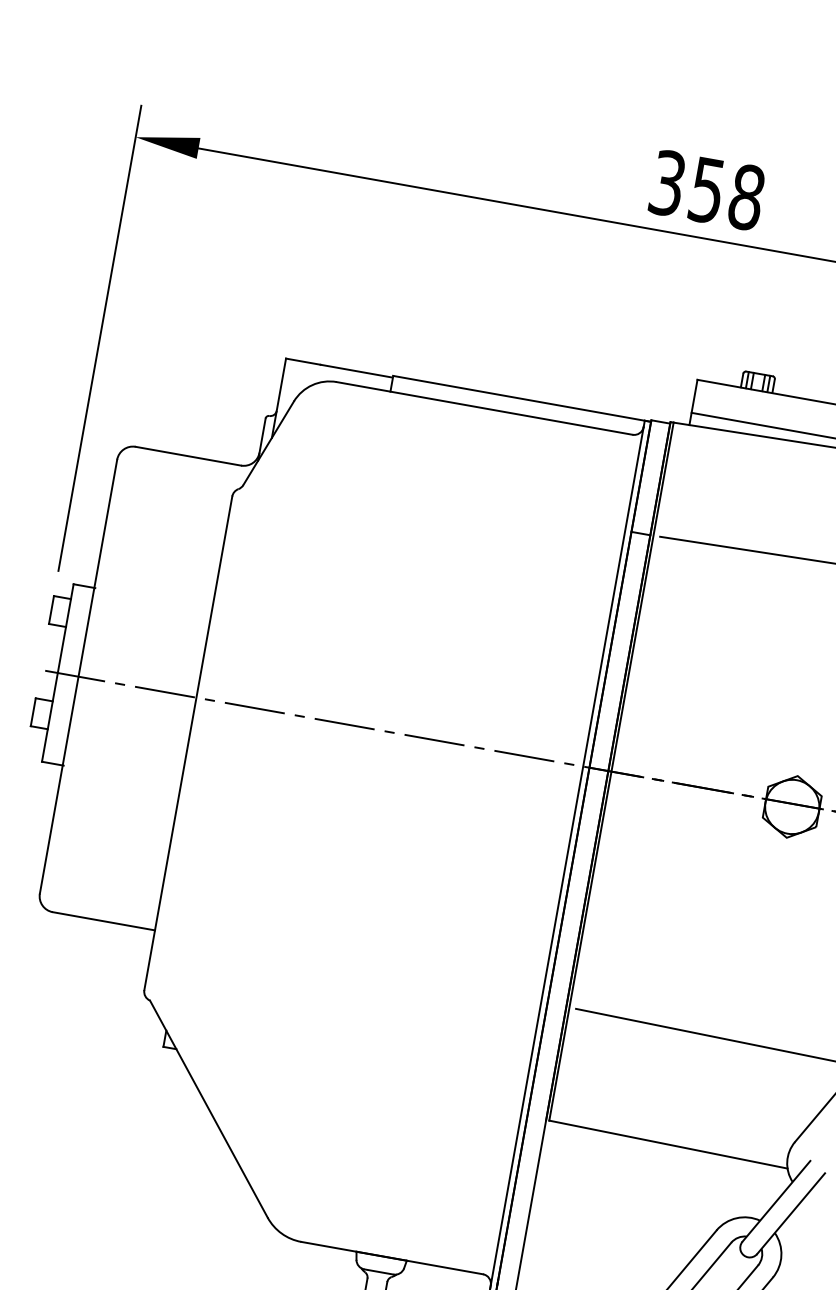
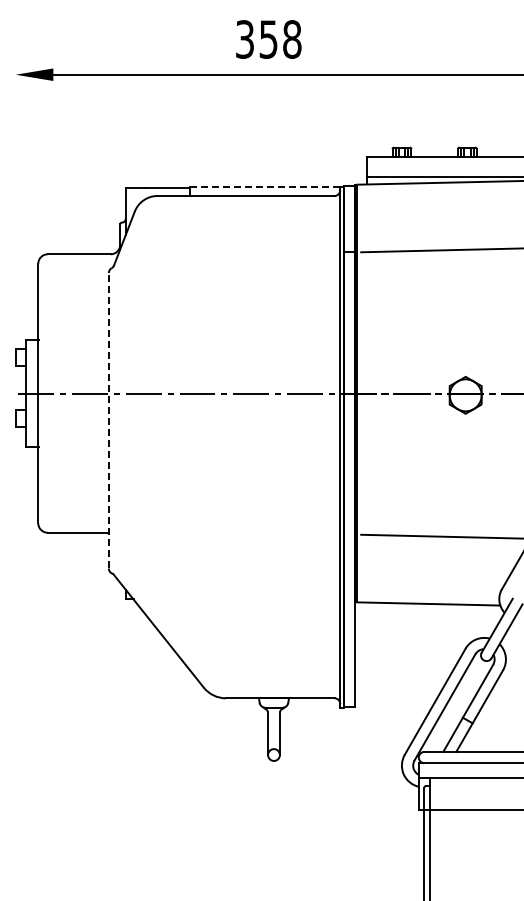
text: (706, 190) -> (268, 39), moved
line: (99, 337) -> (15, 194), removed
line: (523, 398) -> (267, 186), solid -> dashed
line: (187, 742) -> (108, 420), solid -> dashed

